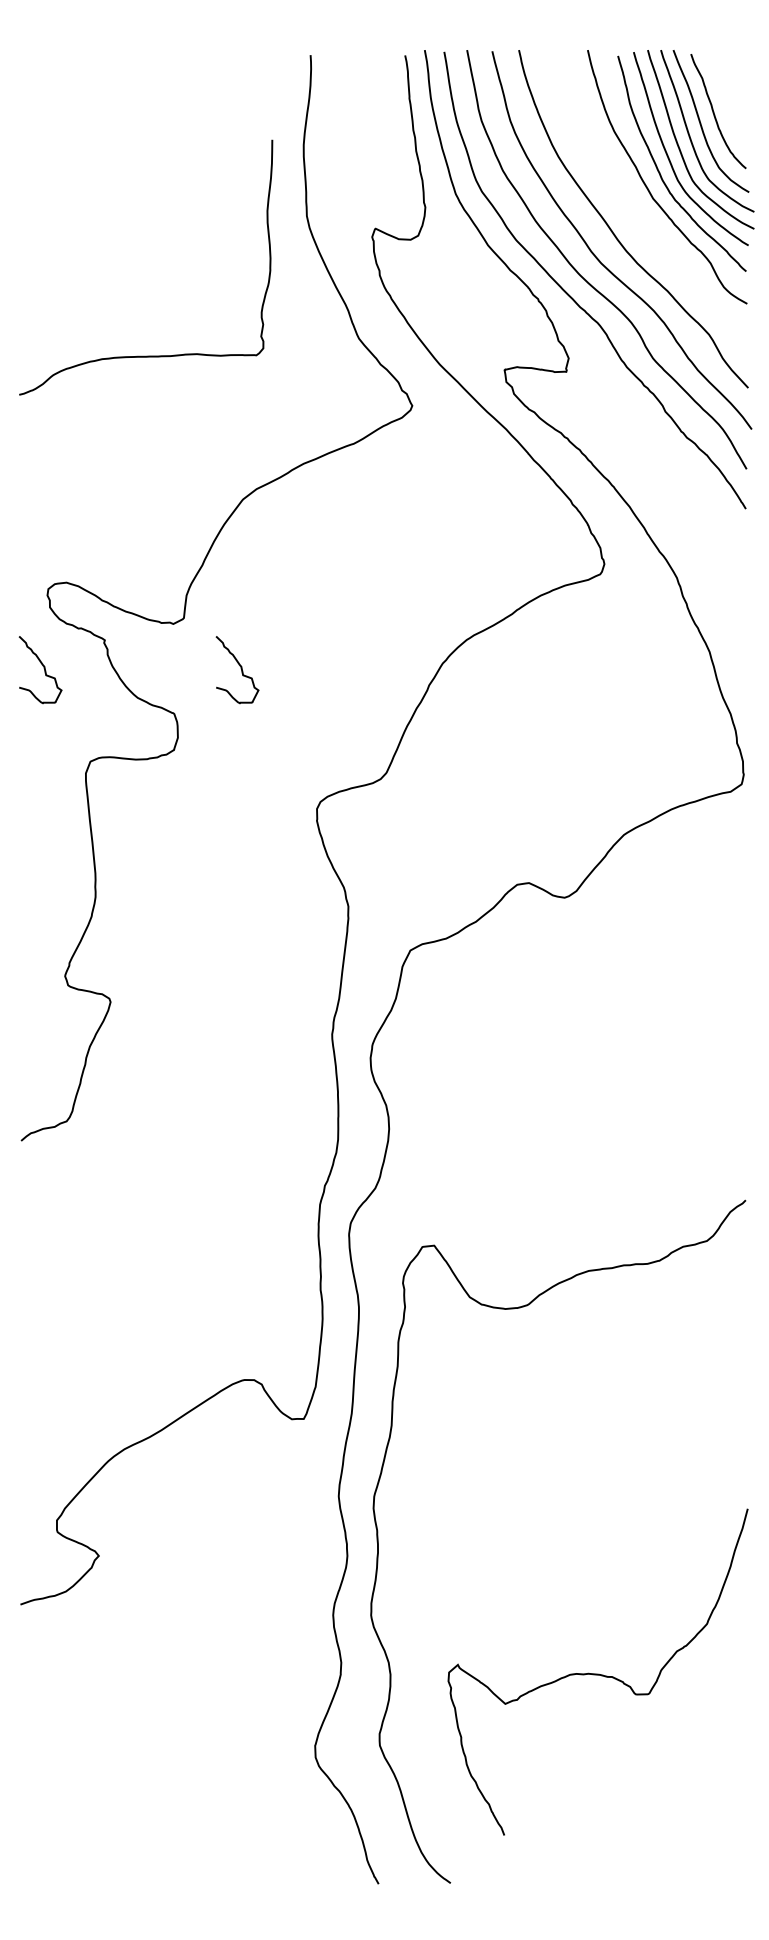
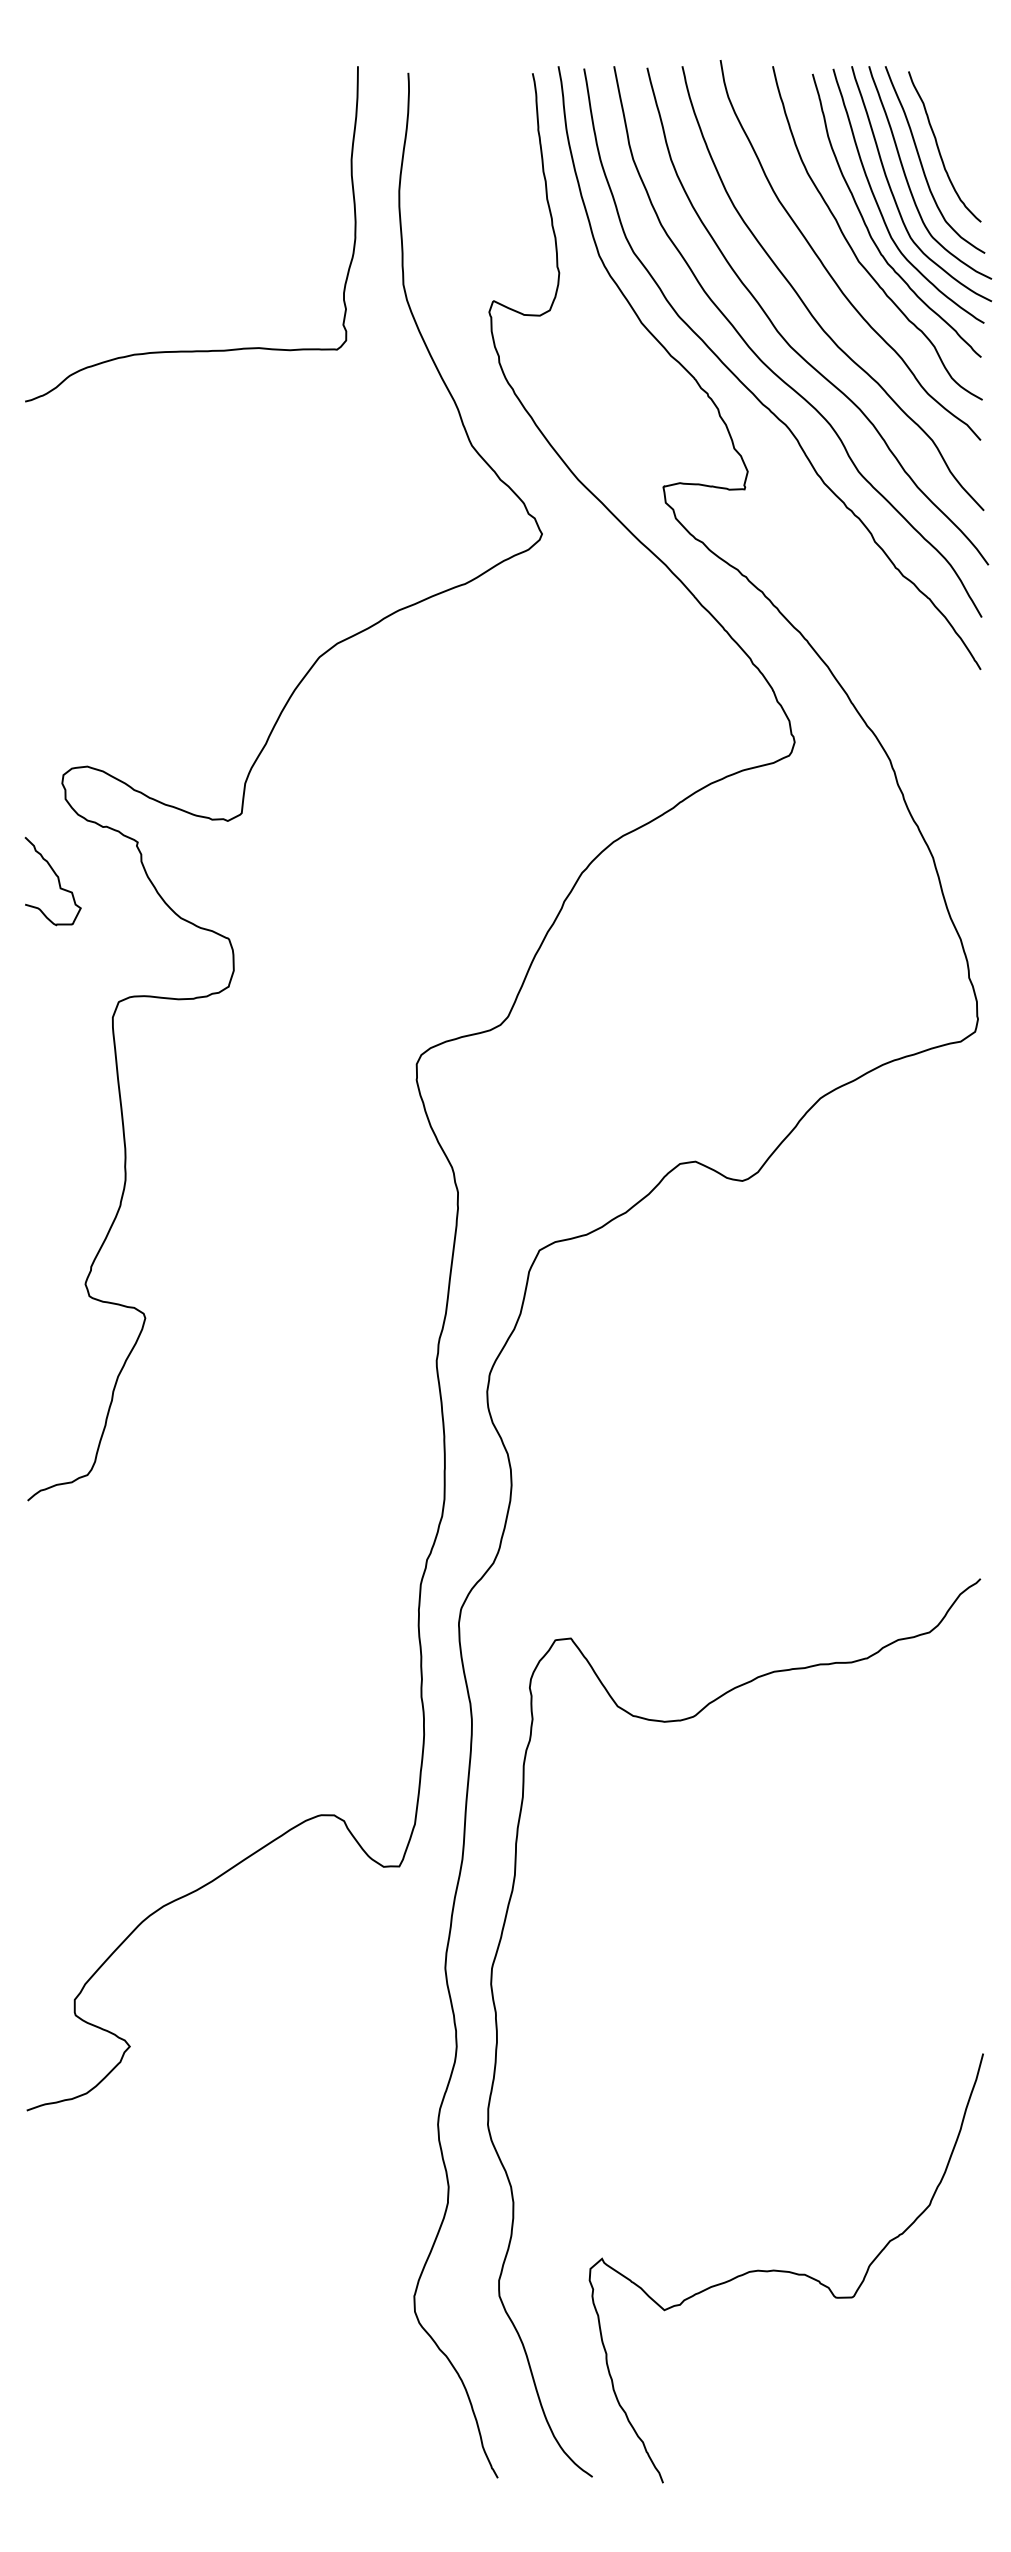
curve: (627, 202) -> (825, 266), added
curve: (145, 355) -> (191, 350), moved
curve: (240, 668) -> (316, 879), removed
curve: (597, 1673) -> (785, 2270), moved

